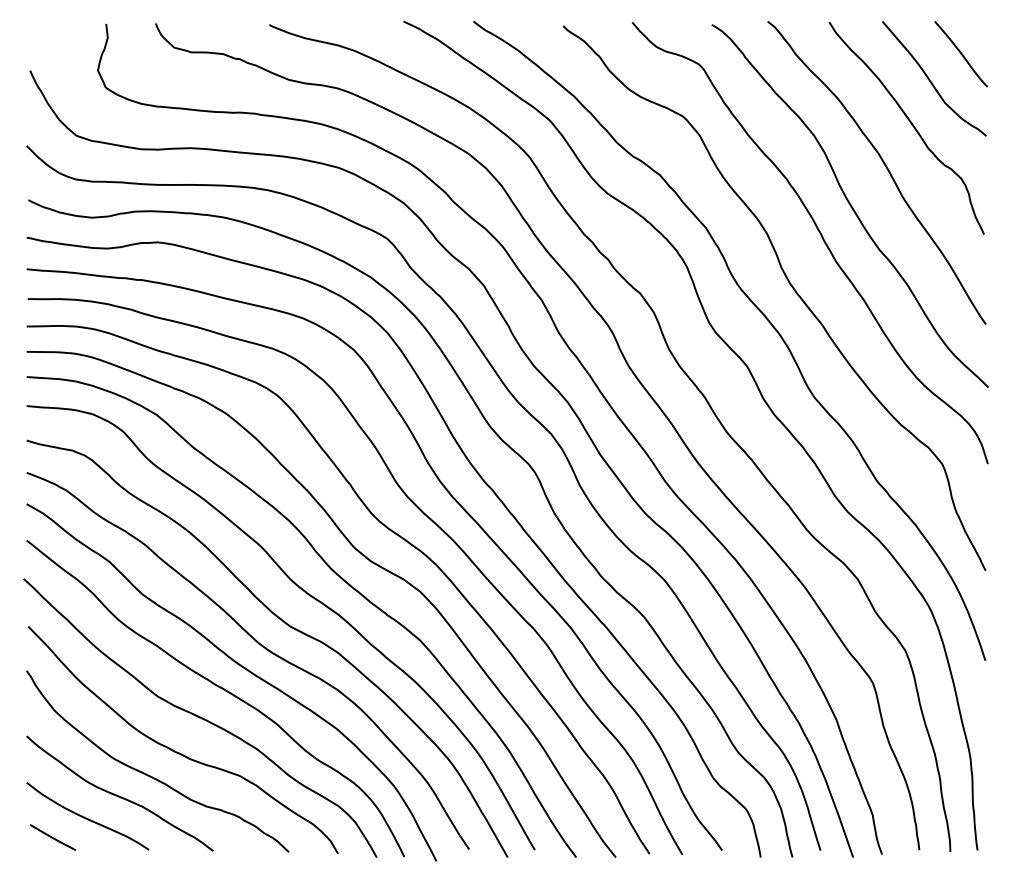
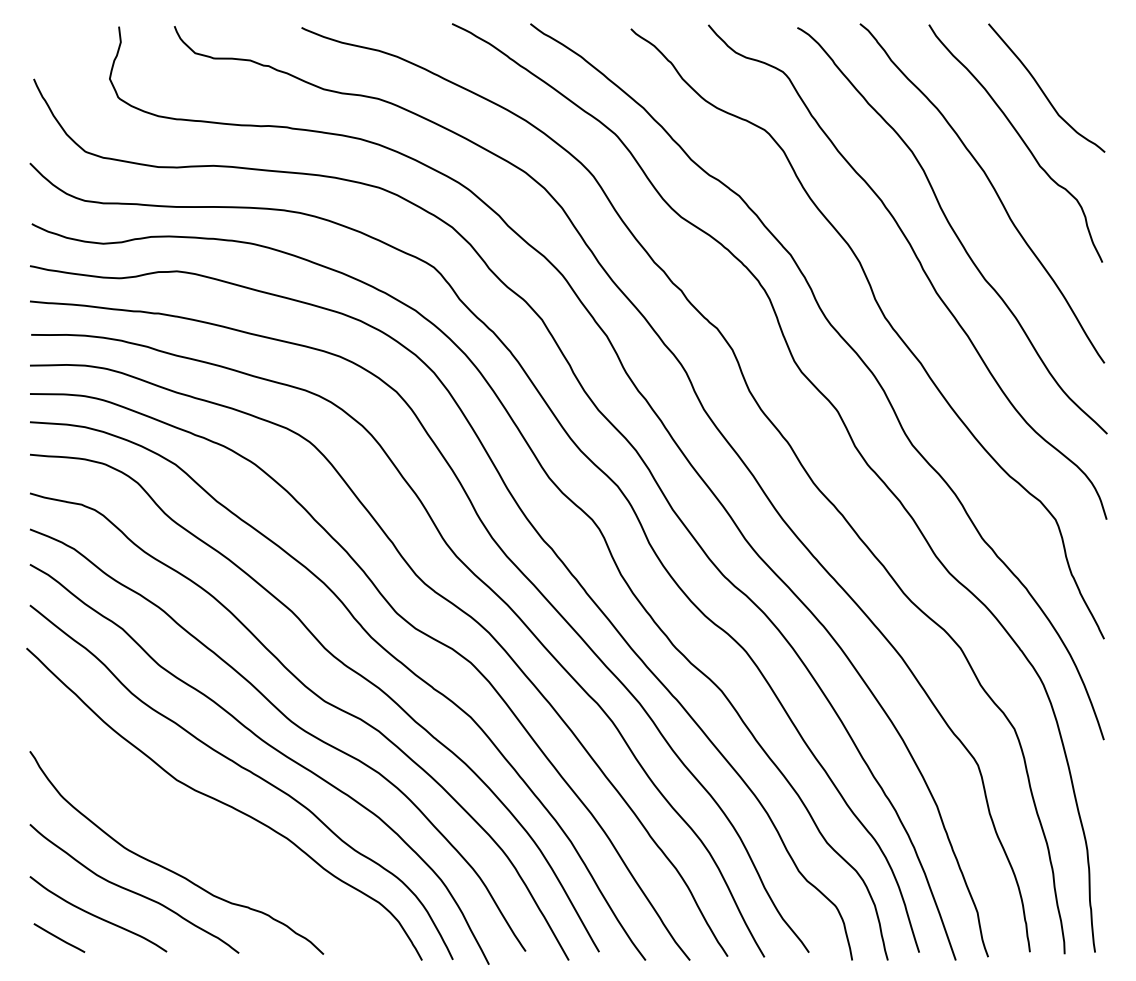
curve: (960, 54) -> (1076, 60), removed
curve: (178, 752) -> (200, 842), removed

